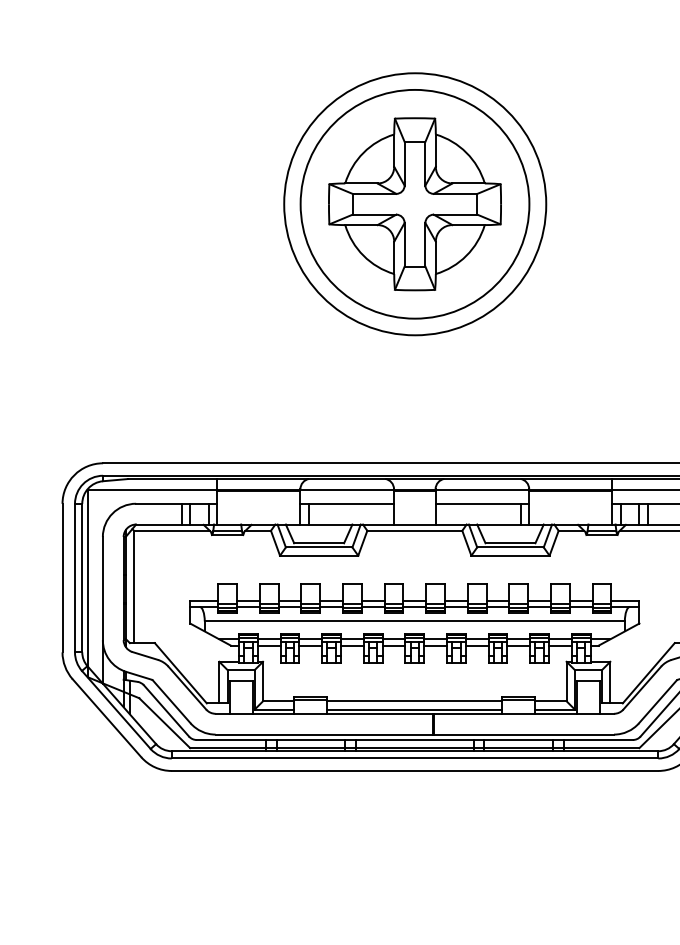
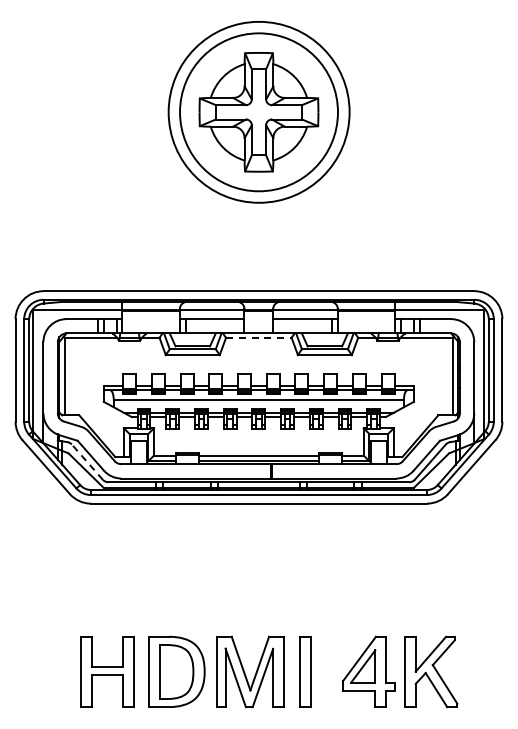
line: (414, 530) -> (258, 337), solid -> dashed
line: (166, 711) -> (87, 462), solid -> dashed

